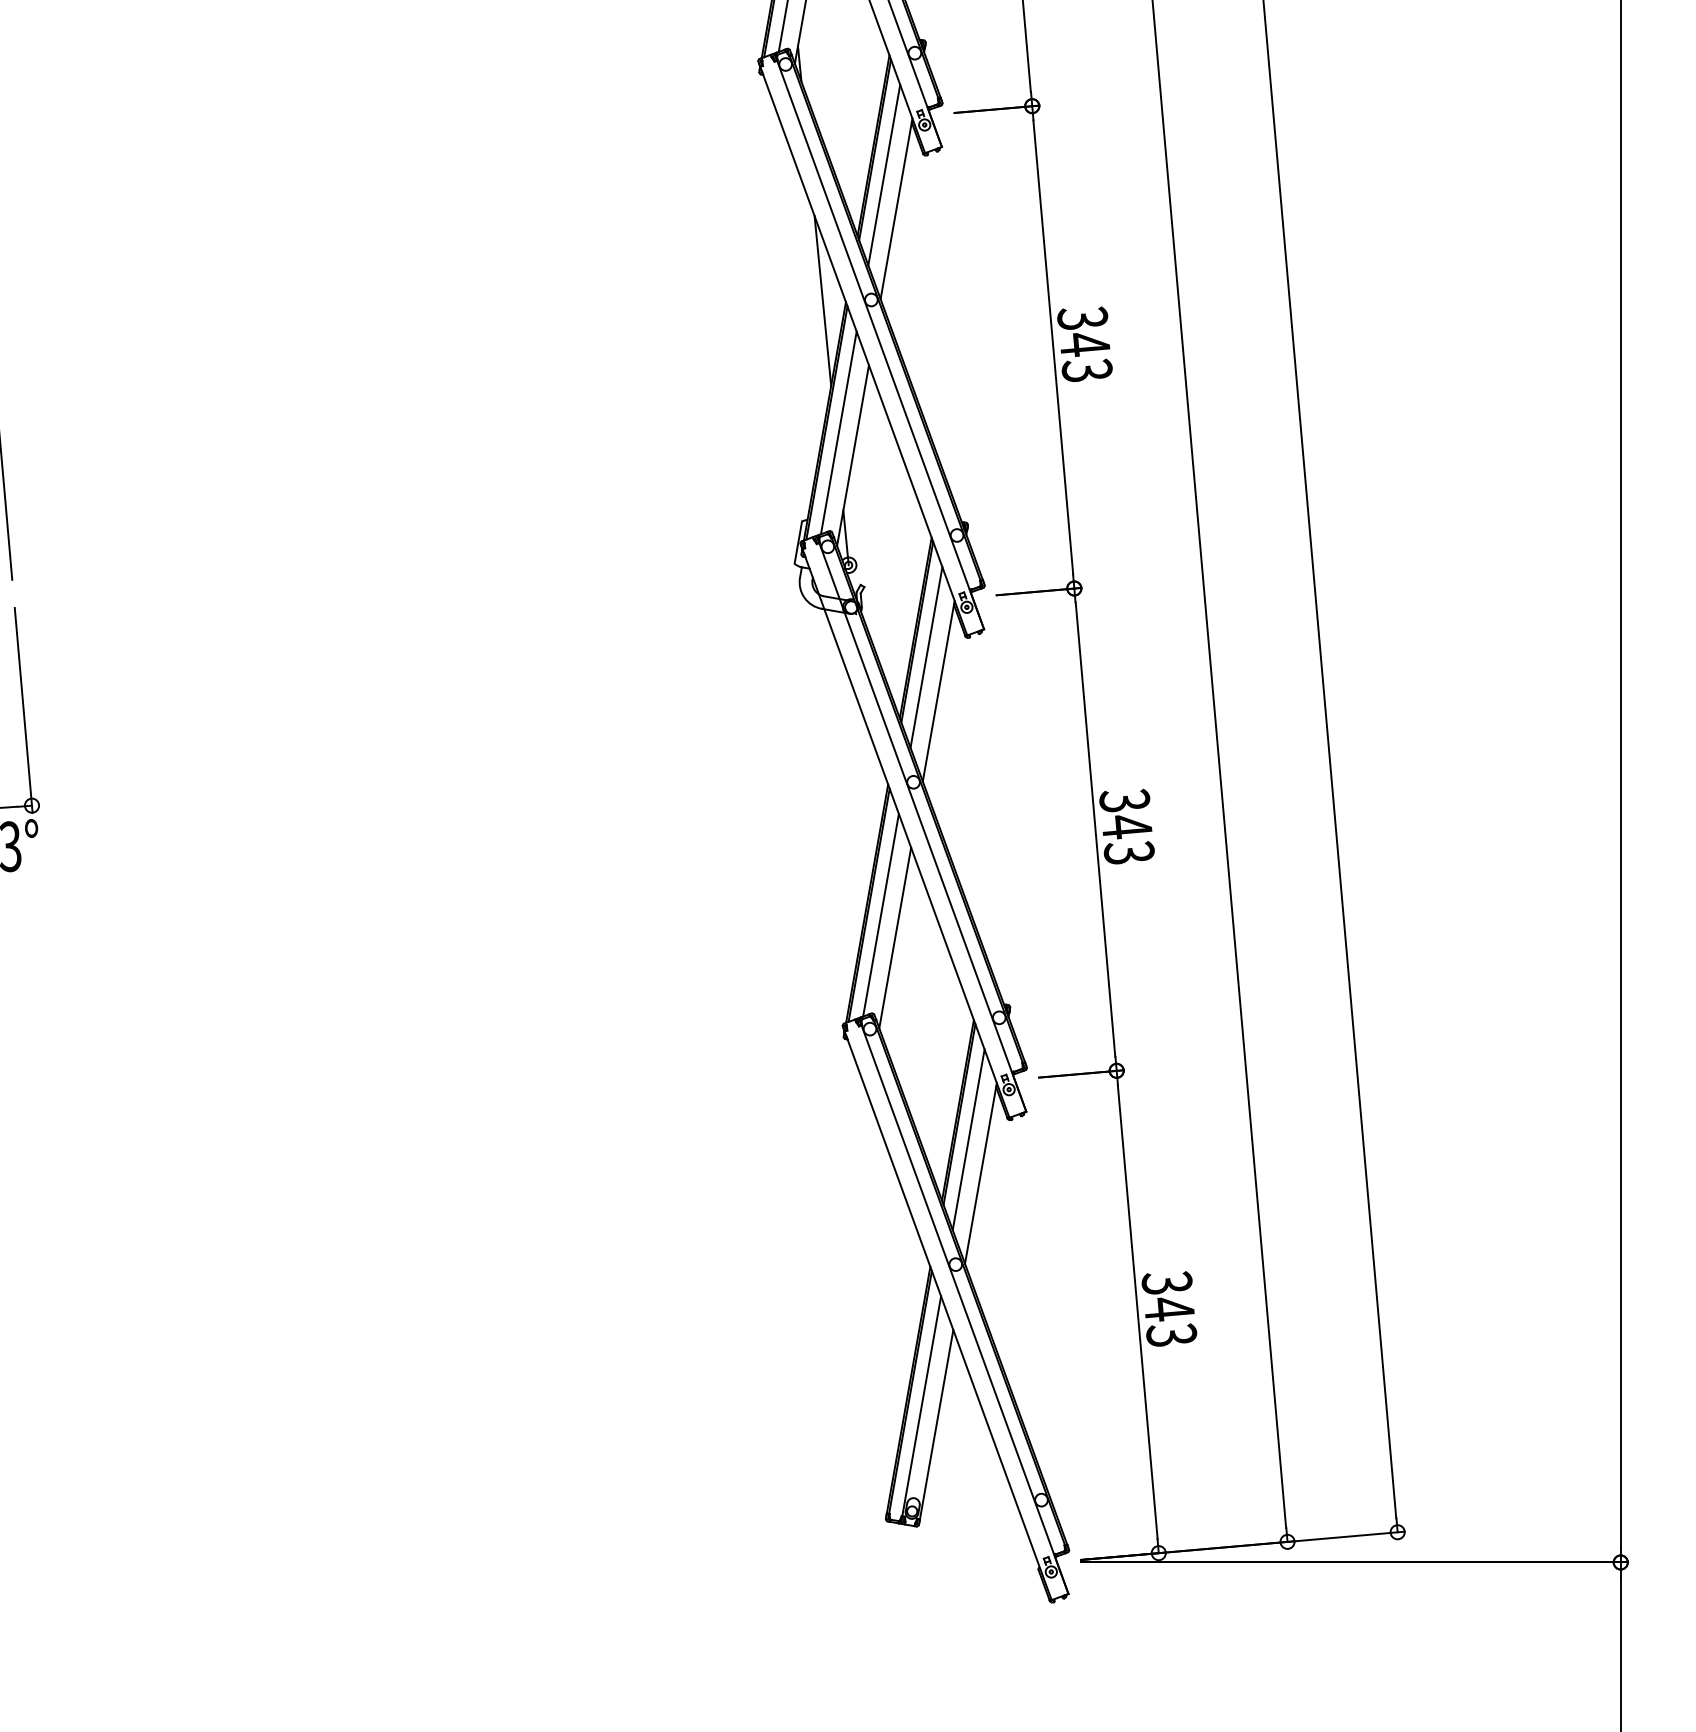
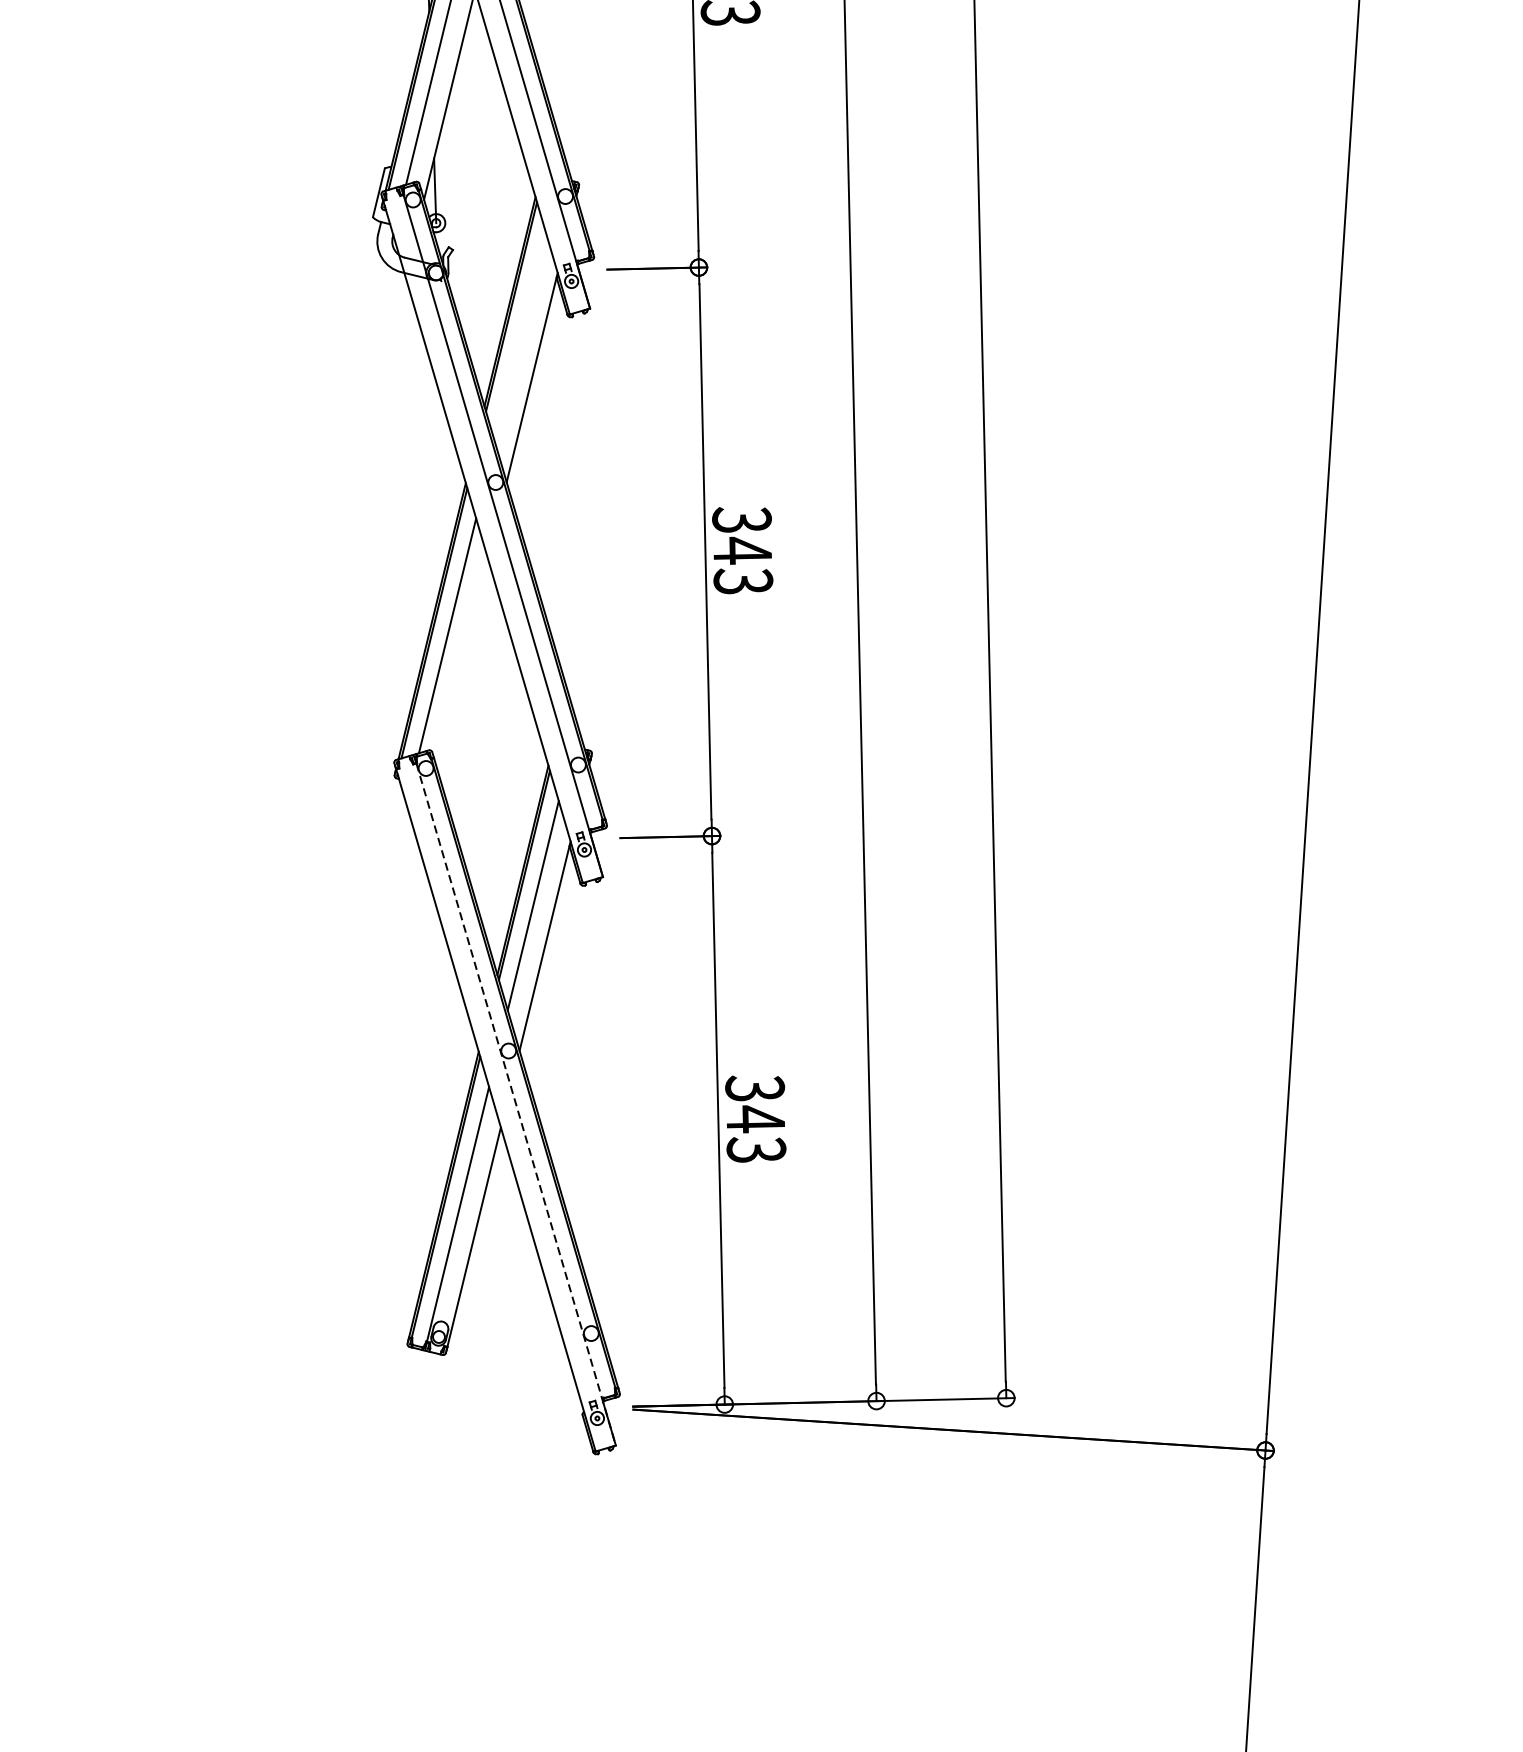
line: (926, 657) -> (520, 337), removed
line: (895, 937) -> (462, 663), removed
line: (965, 1309) -> (516, 1104), solid -> dashed

